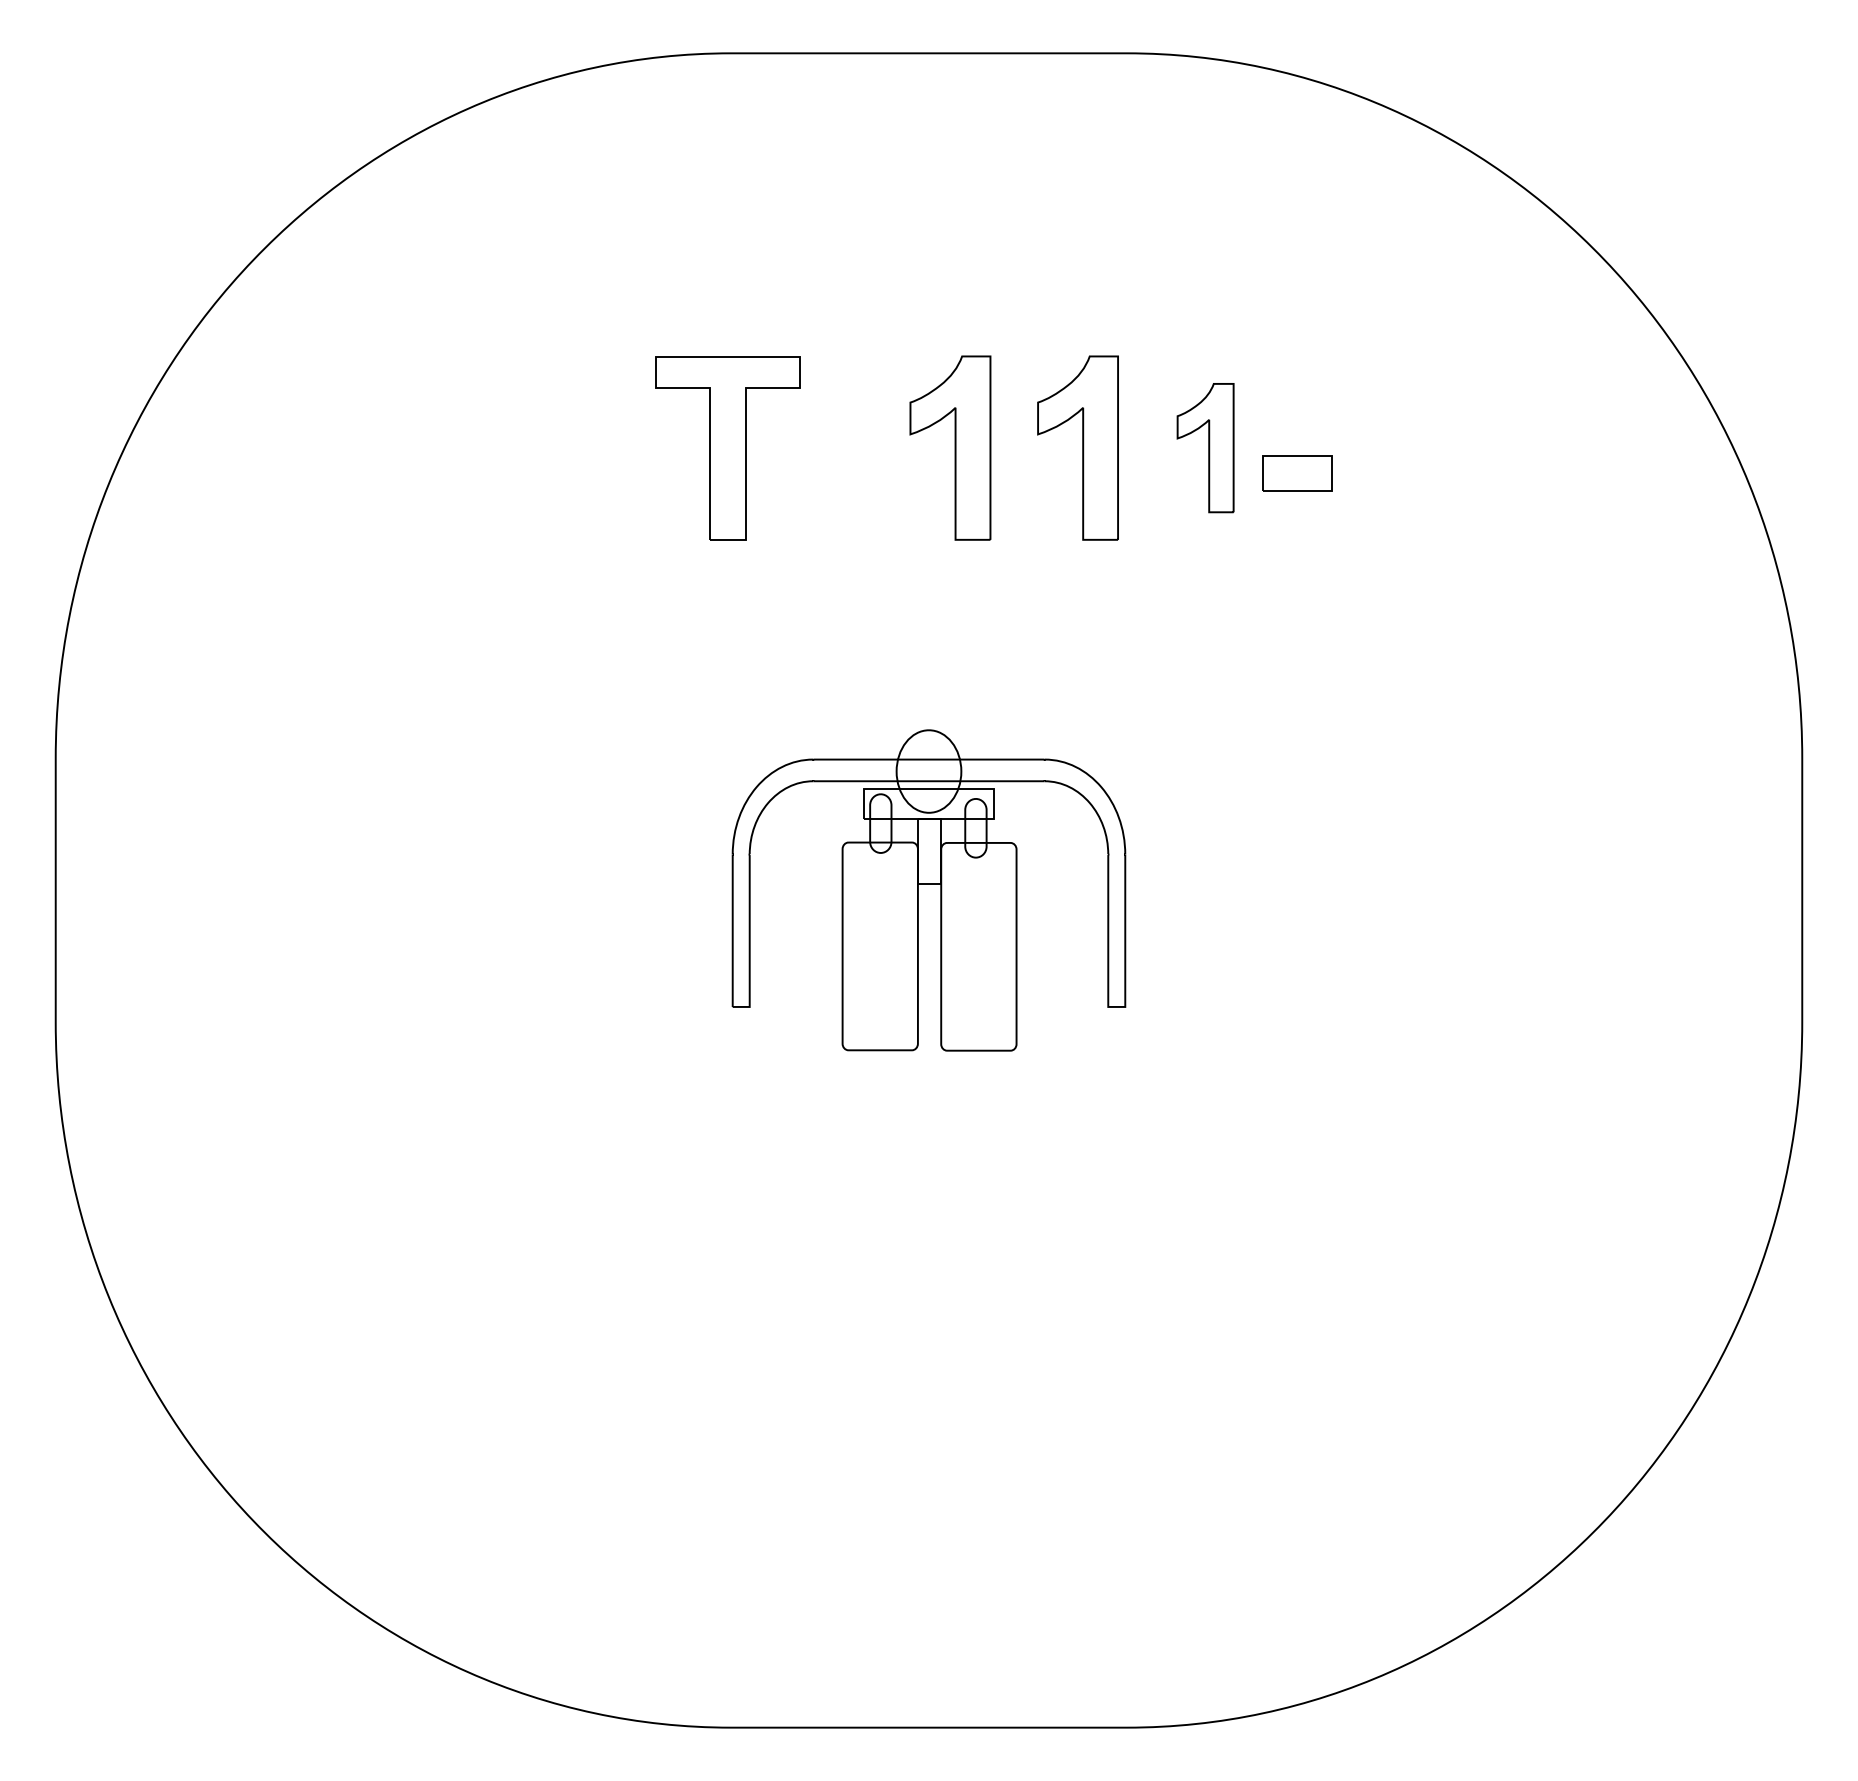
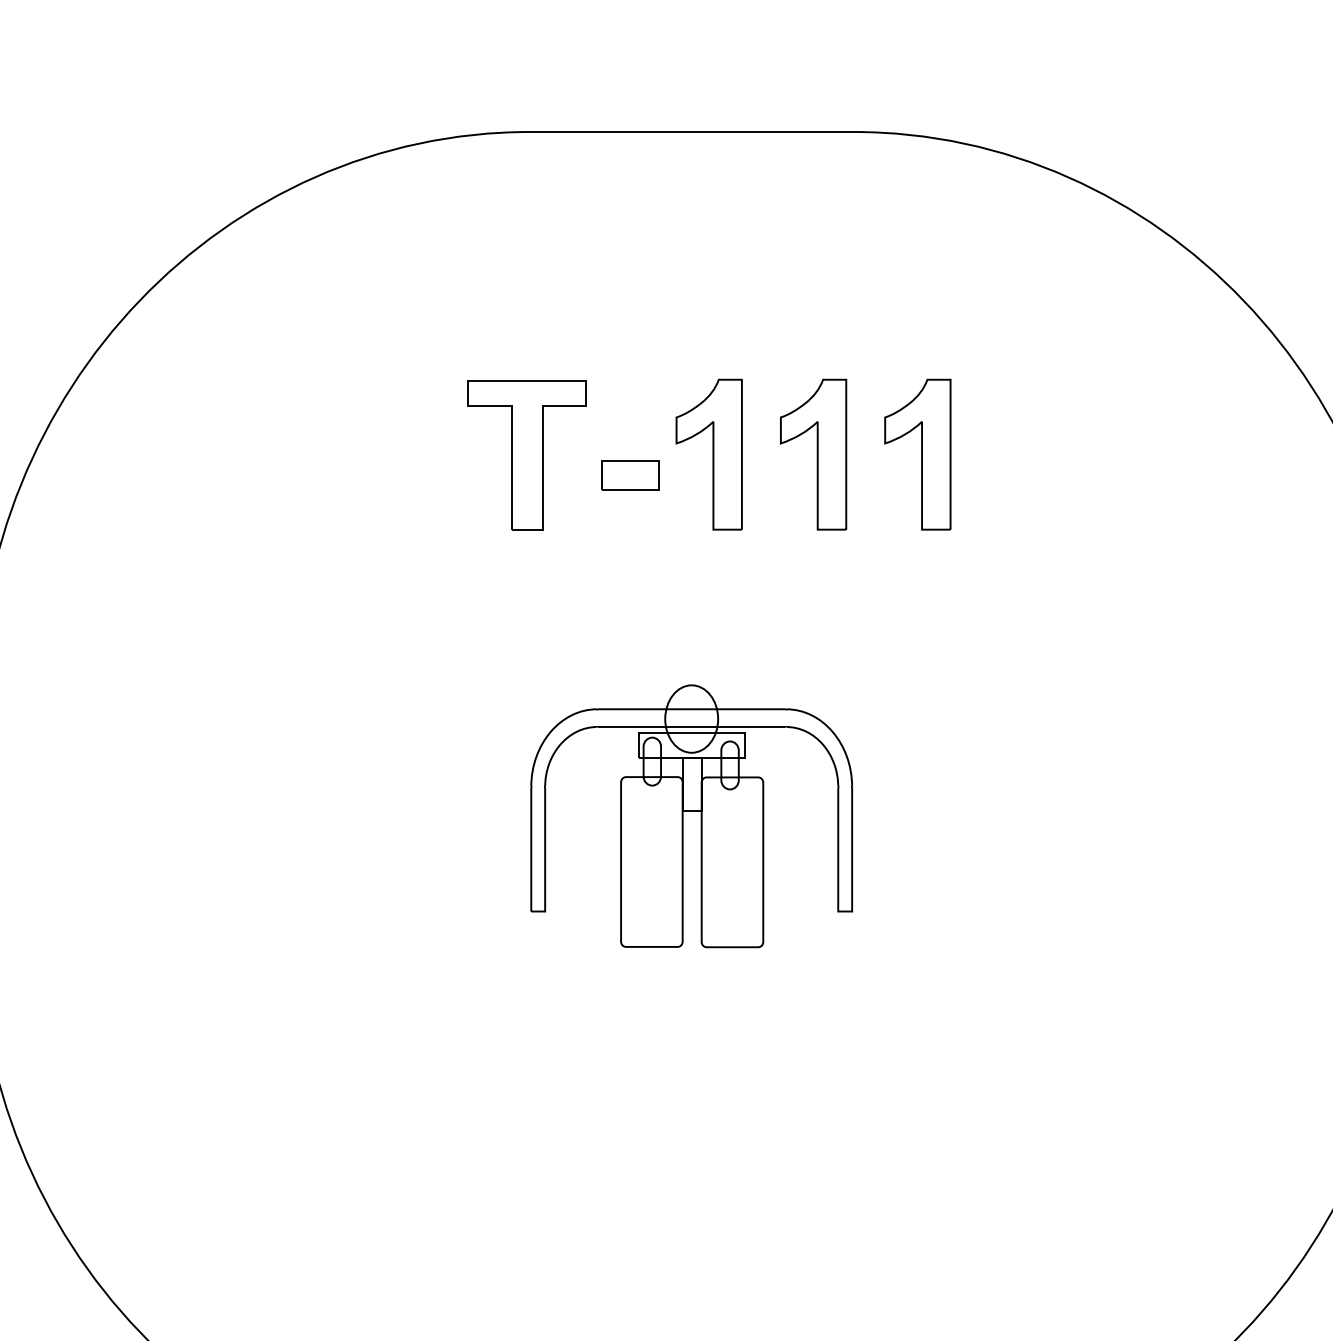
part: (1205, 447) -> (917, 454), size x1.43
part: (1297, 473) -> (630, 475), moved

